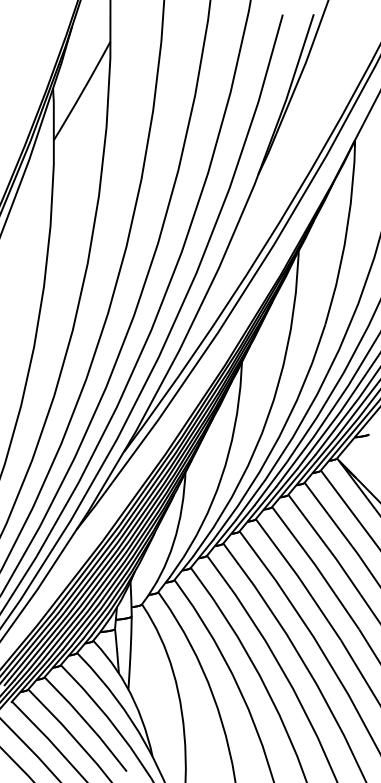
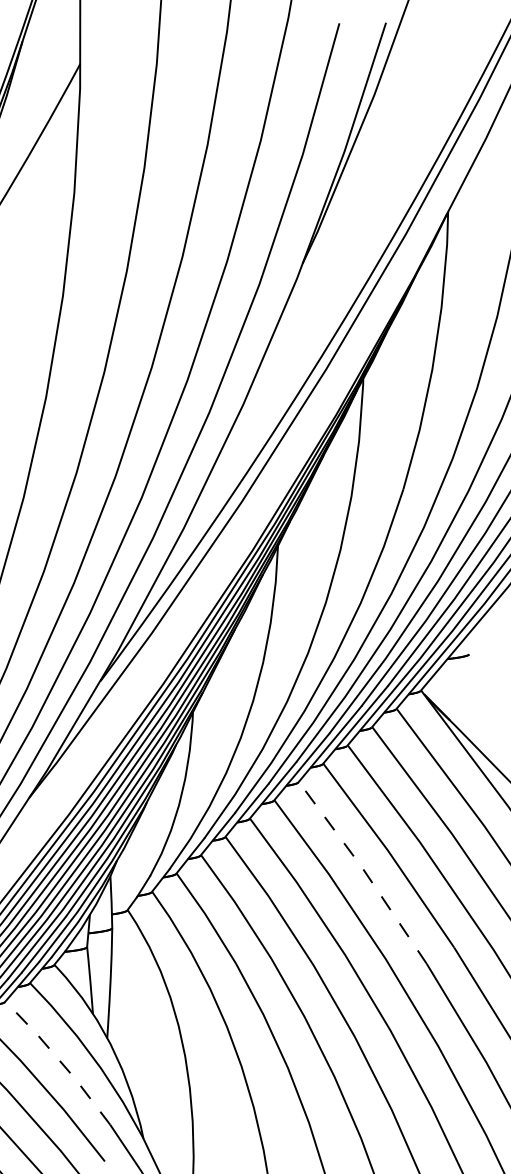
line: (299, 578) -> (364, 871), solid -> dashed
line: (96, 704) -> (59, 1060), solid -> dashed

